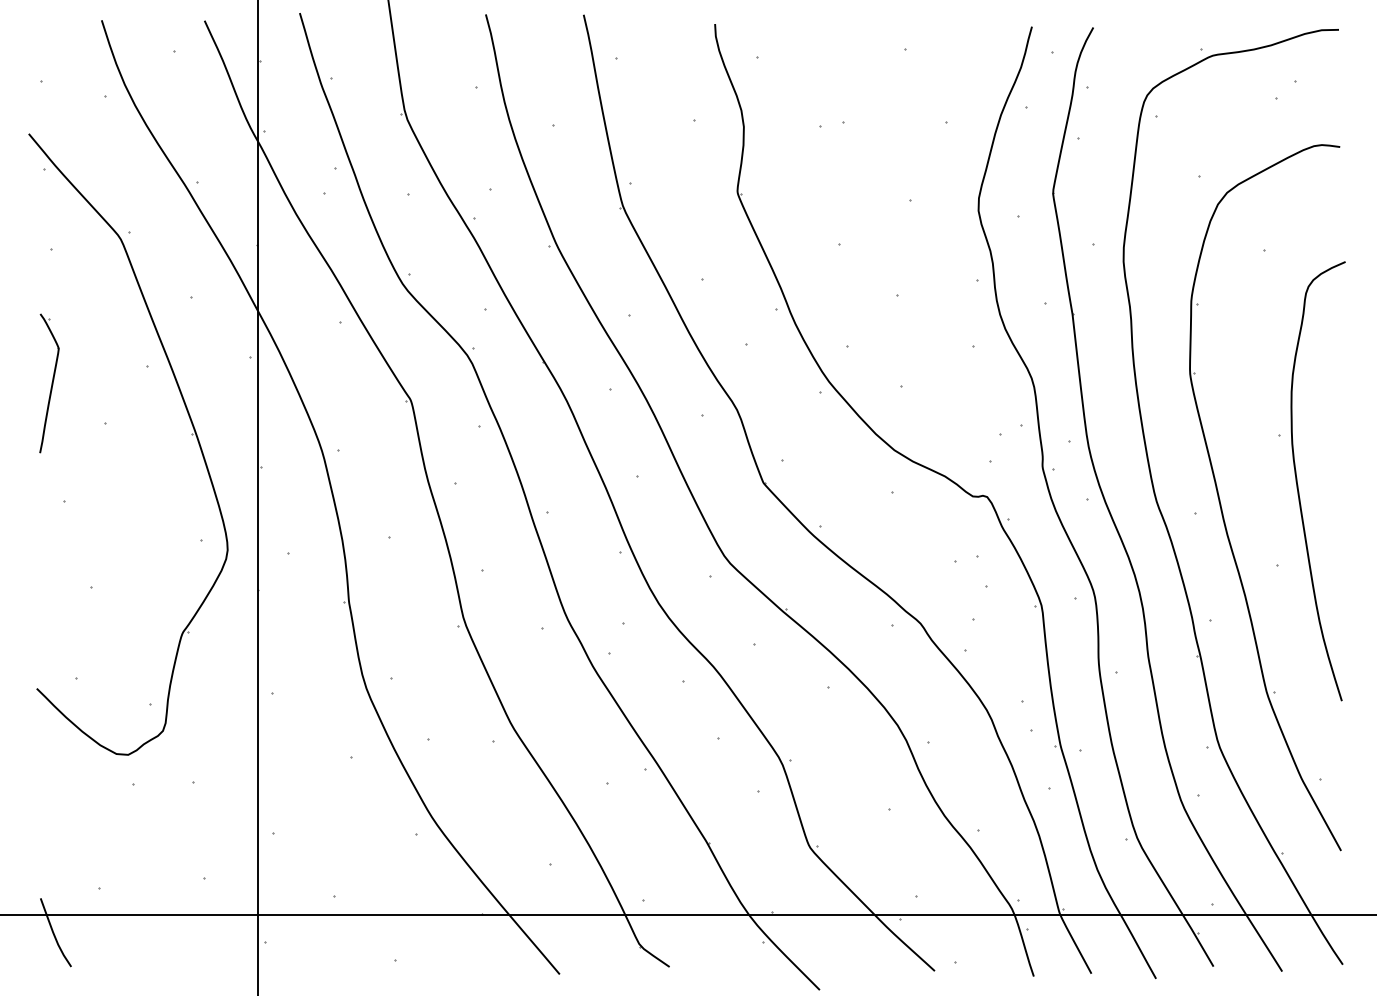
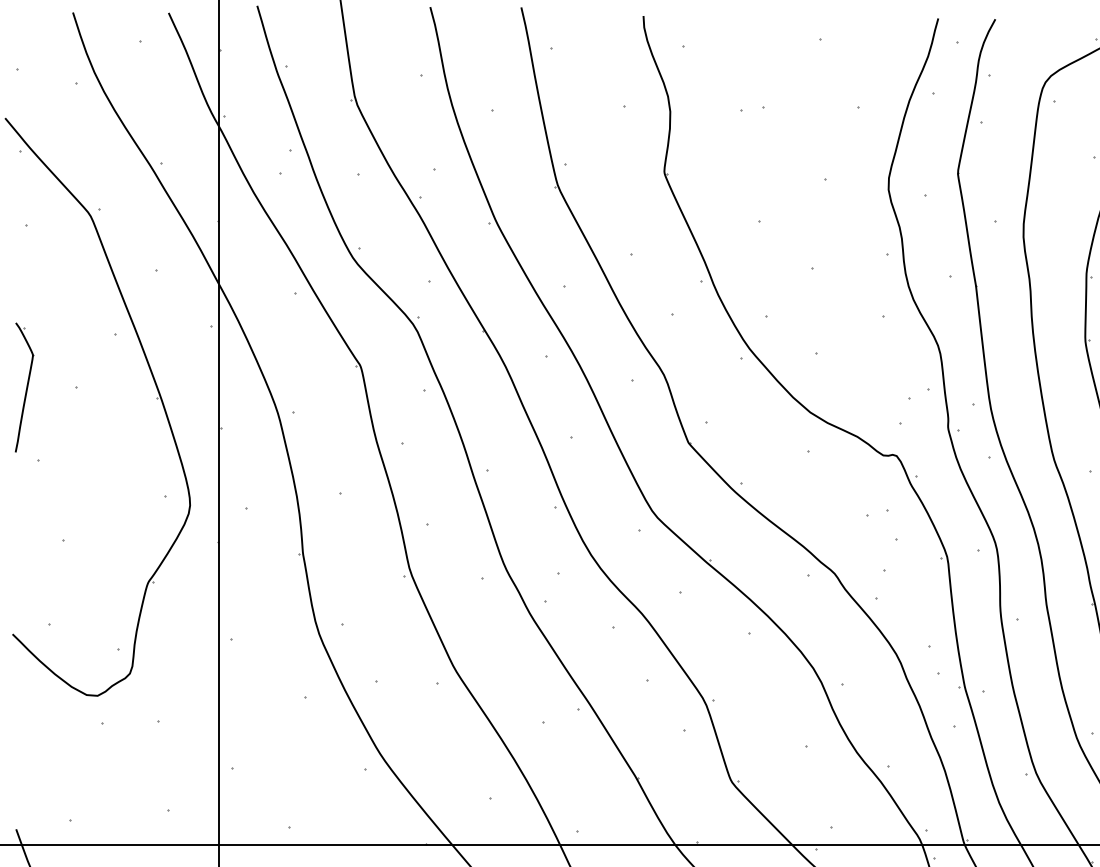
part: (49, 383) -> (24, 387), moved

